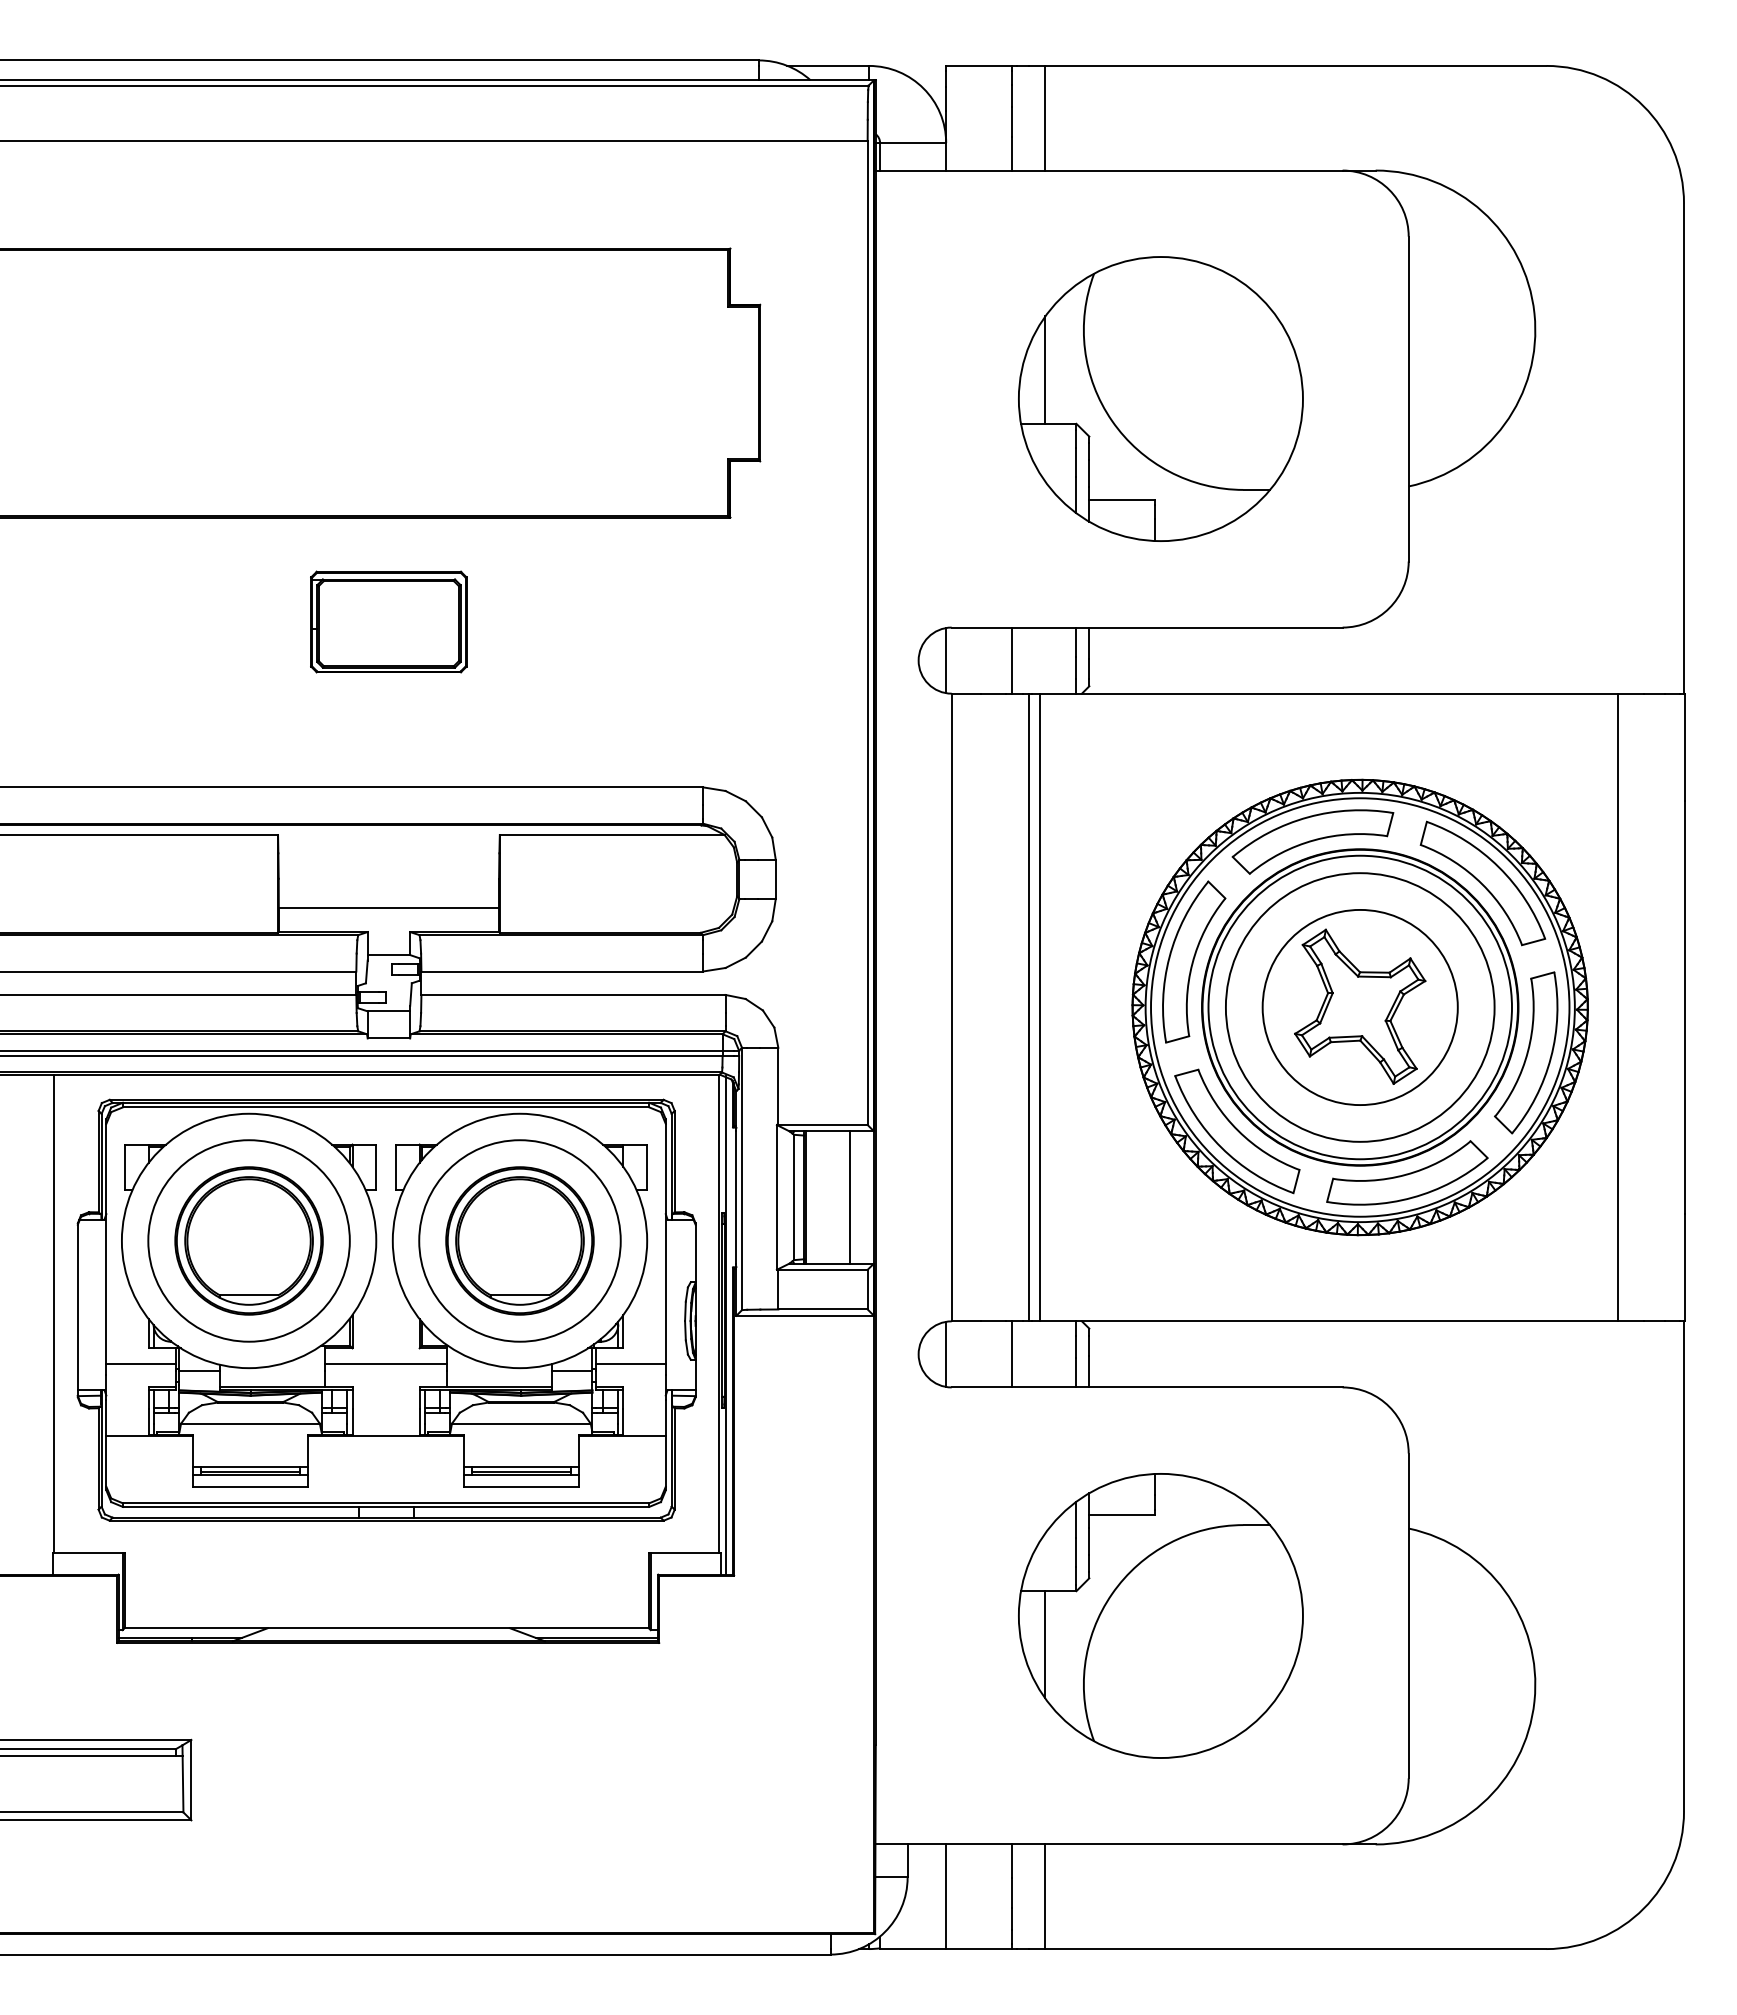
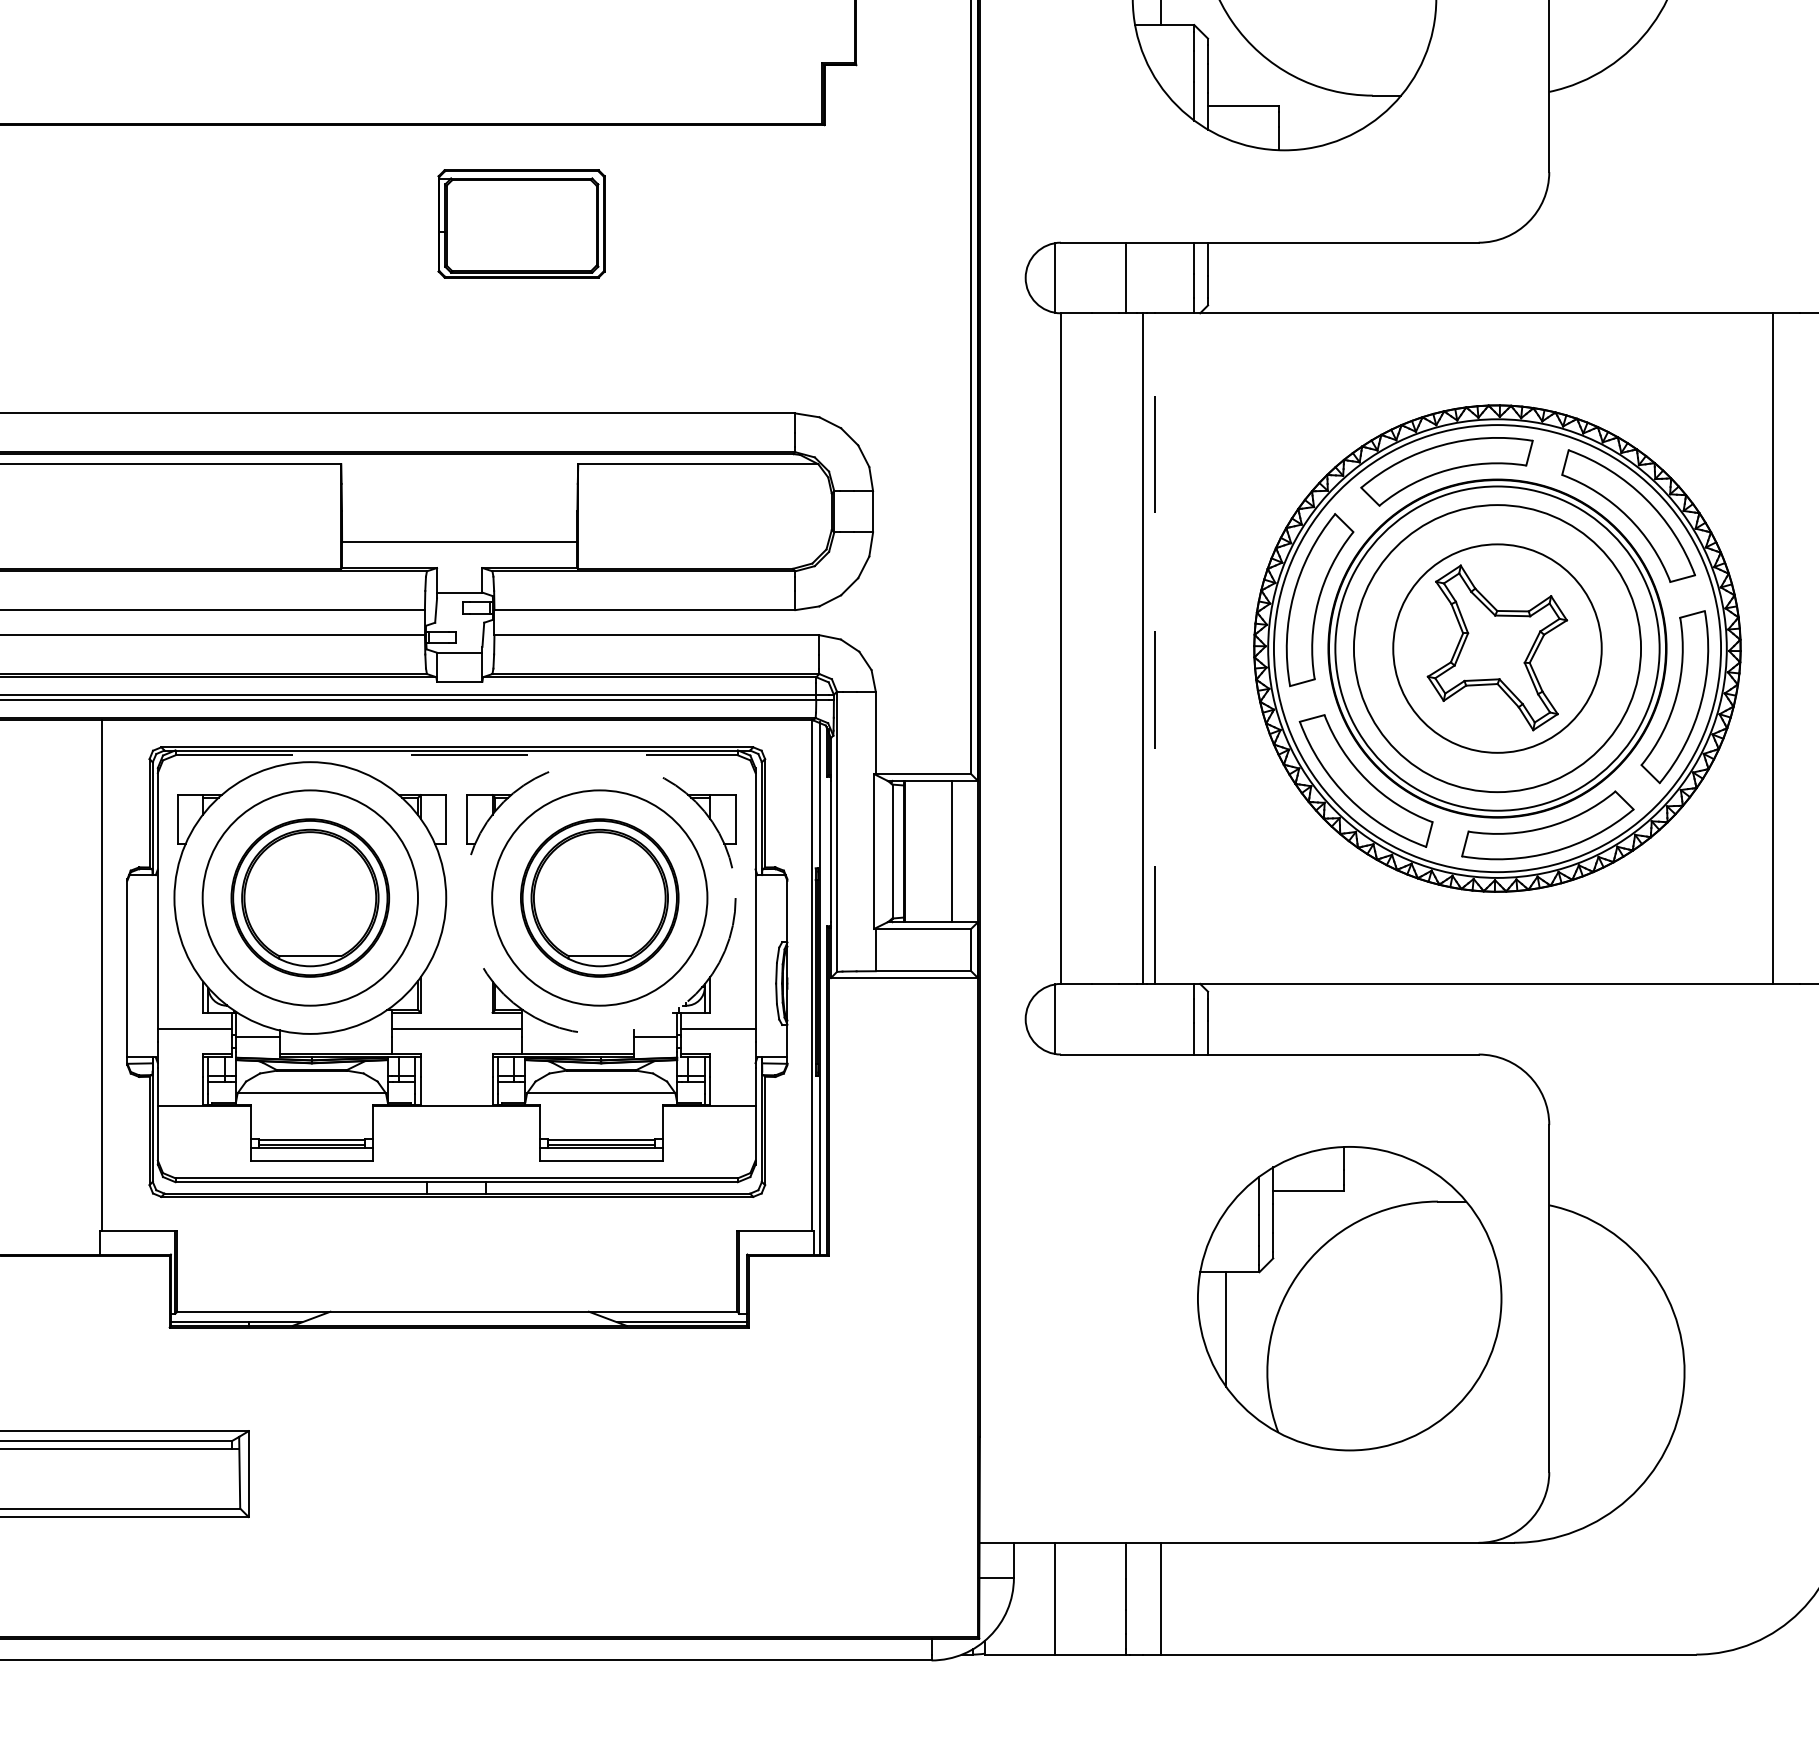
part: (388, 621) -> (521, 223), moved
line: (1039, 1007) -> (1154, 648), solid -> dashed
line: (386, 1107) -> (457, 755), solid -> dashed
circle: (519, 1240) -> (599, 897), solid -> dashed
line: (1012, 1354) -> (1125, 1019), removed
part: (1160, 1615) -> (1349, 1298), moved

